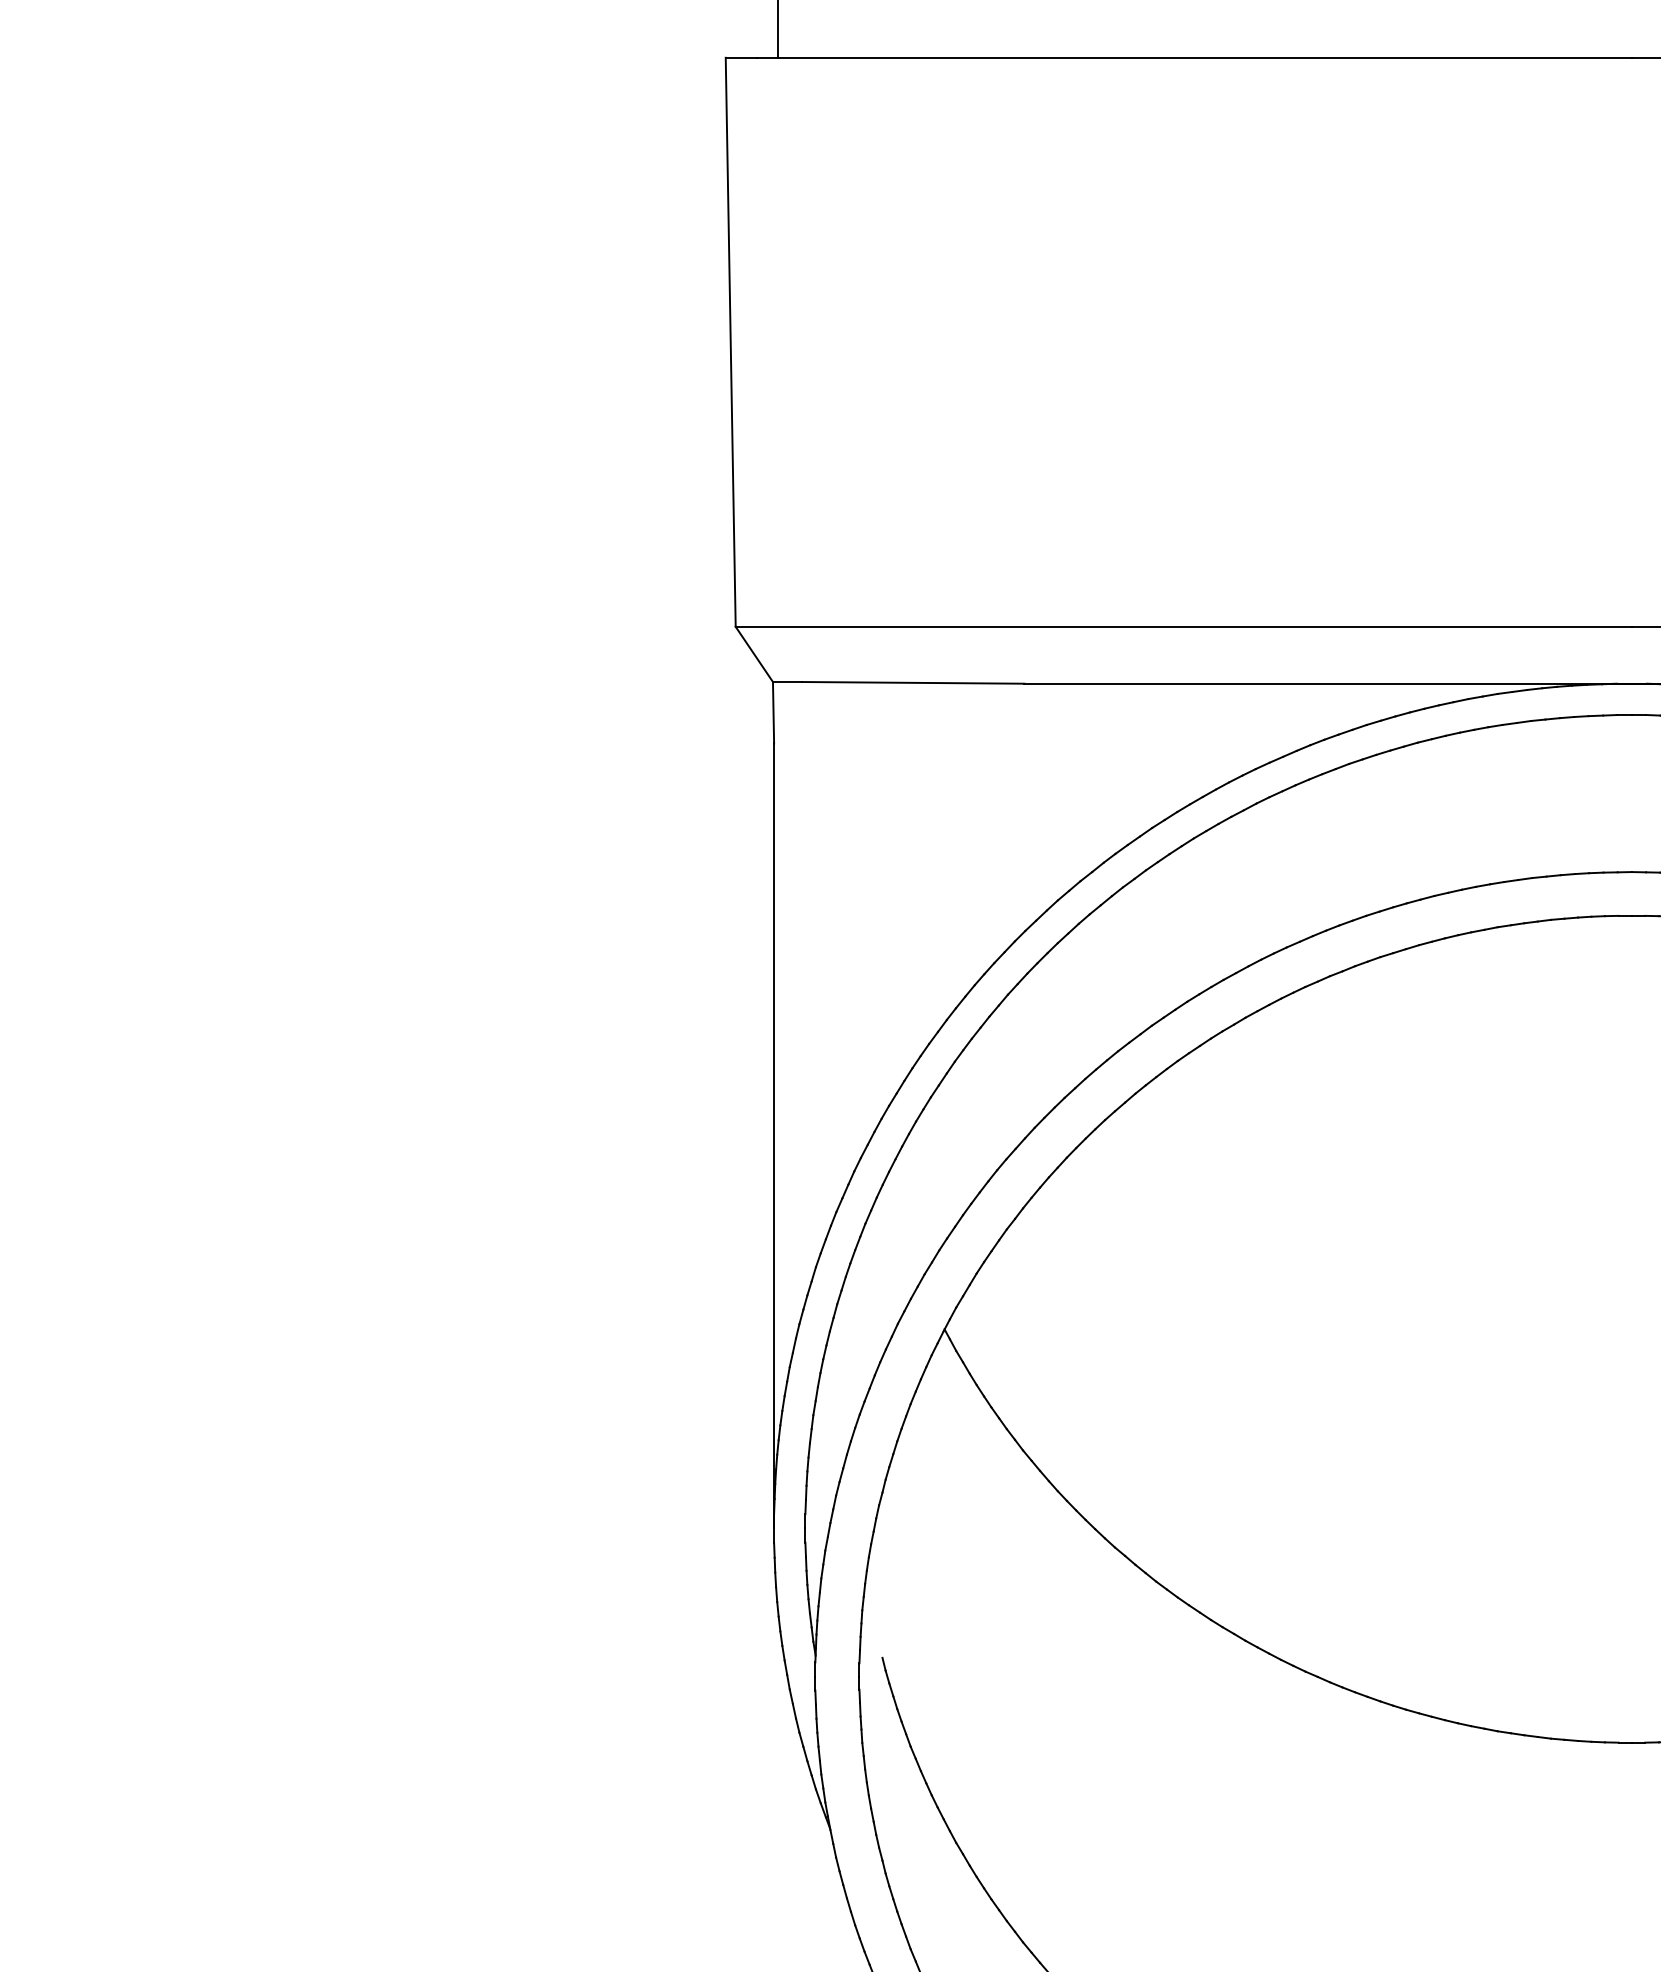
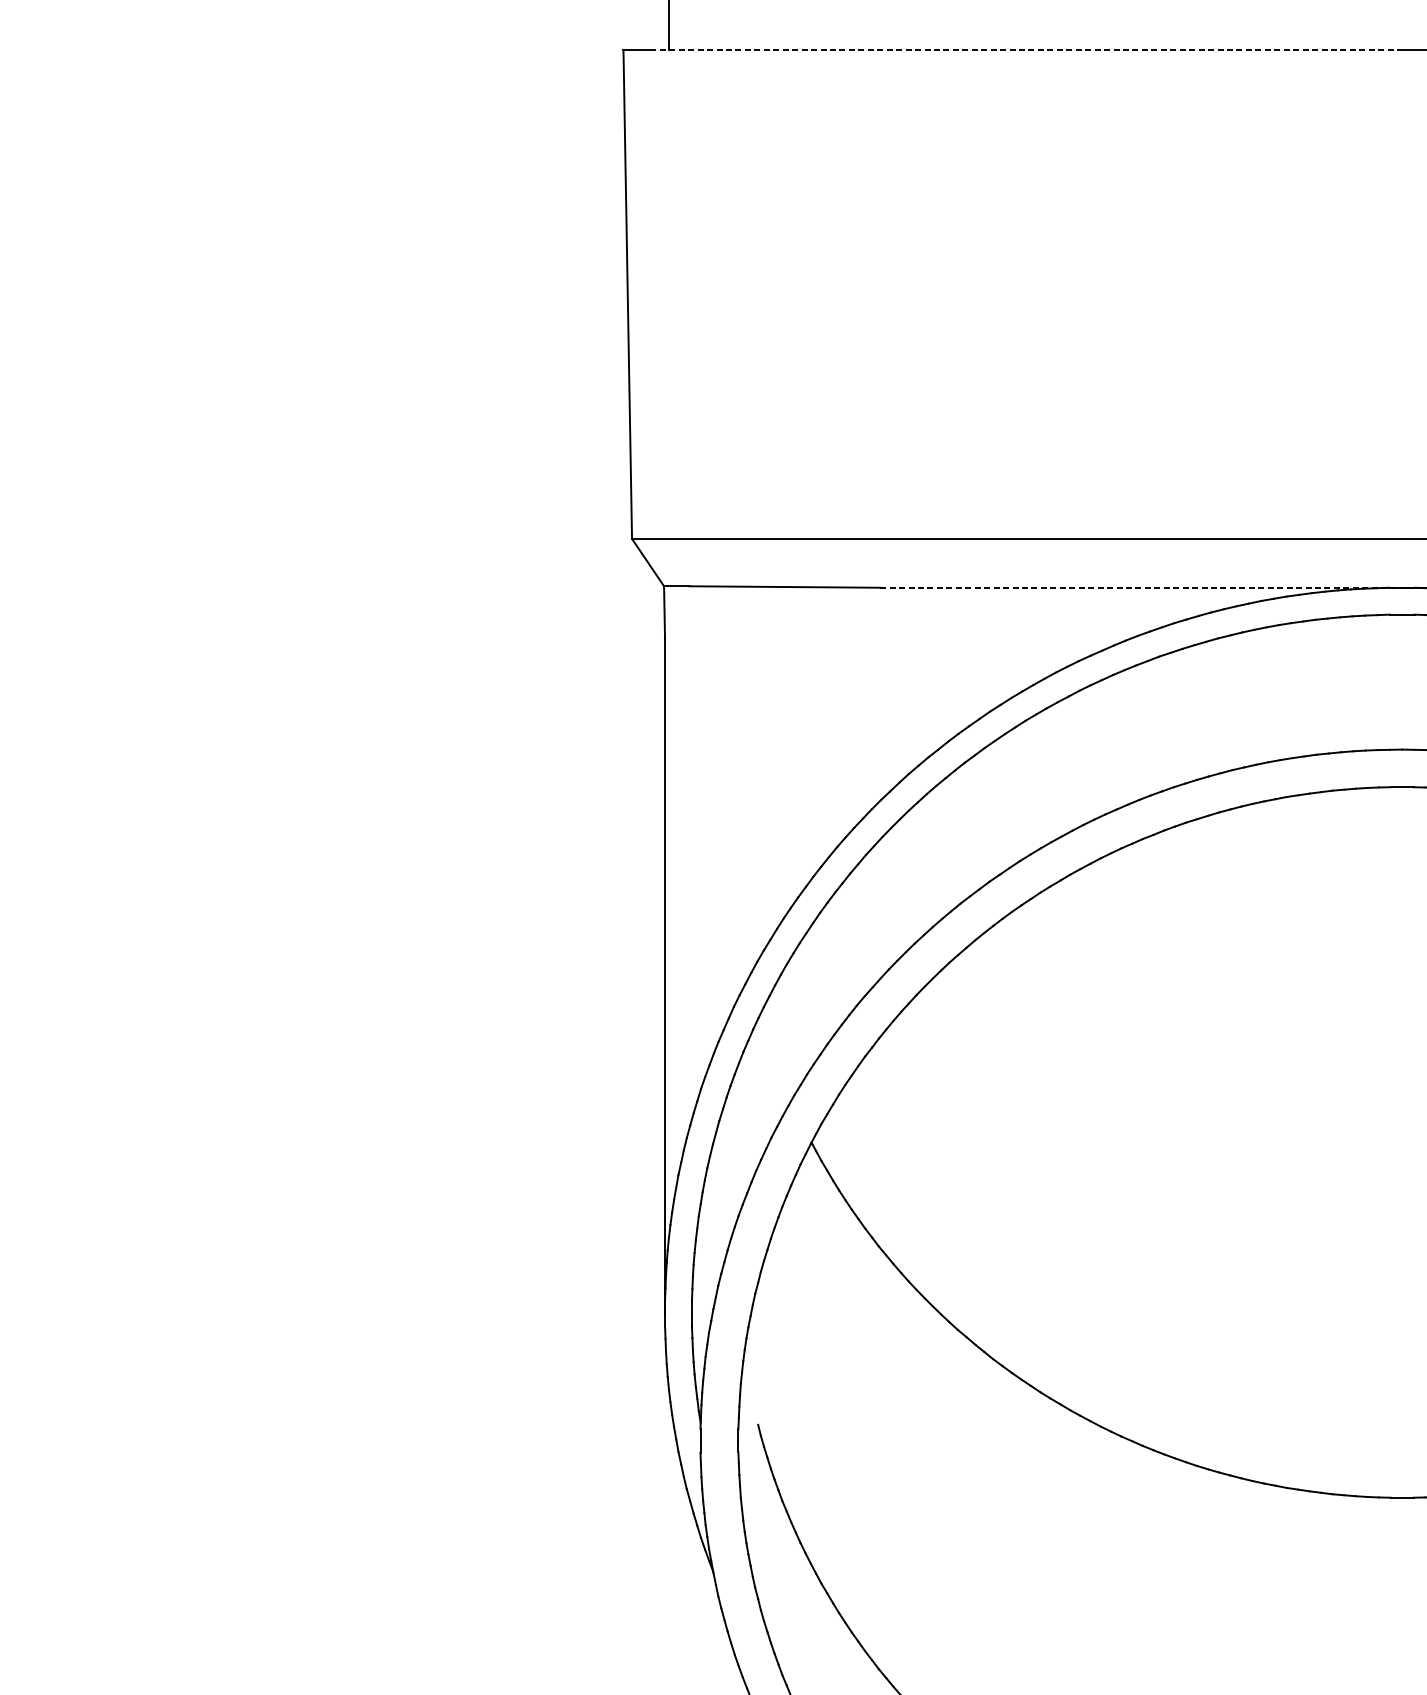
line: (1194, 57) -> (1026, 49), solid -> dashed
line: (1328, 683) -> (1141, 587), solid -> dashed

